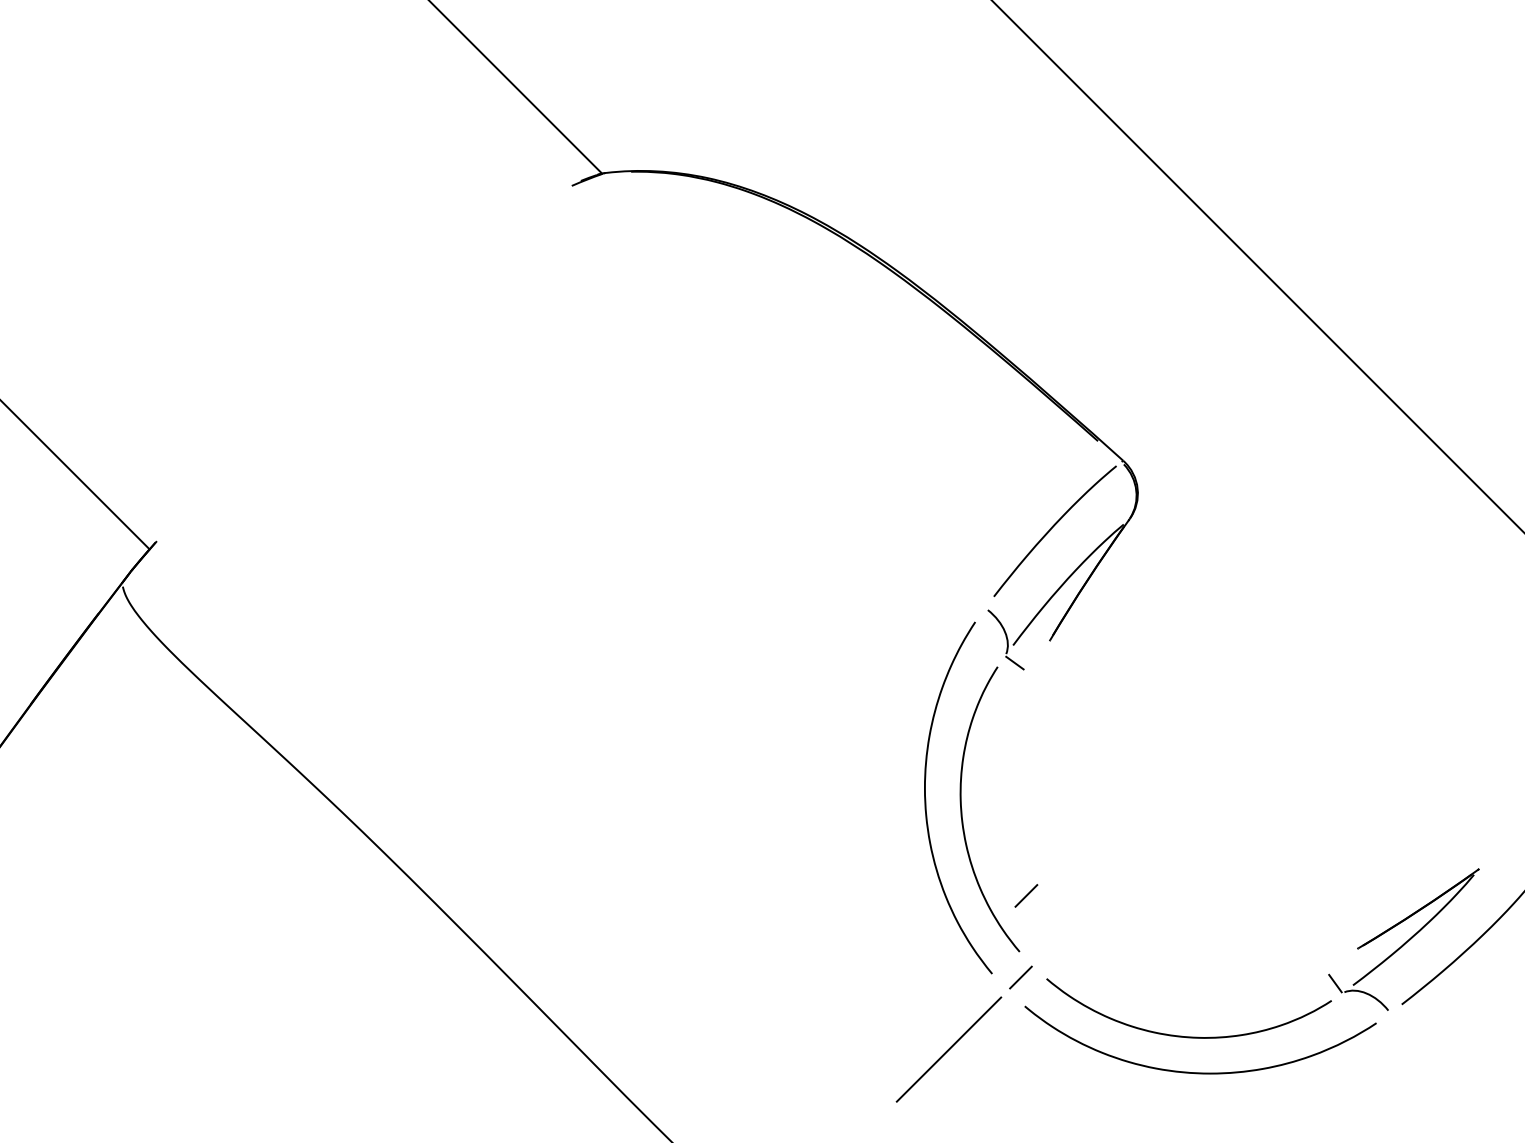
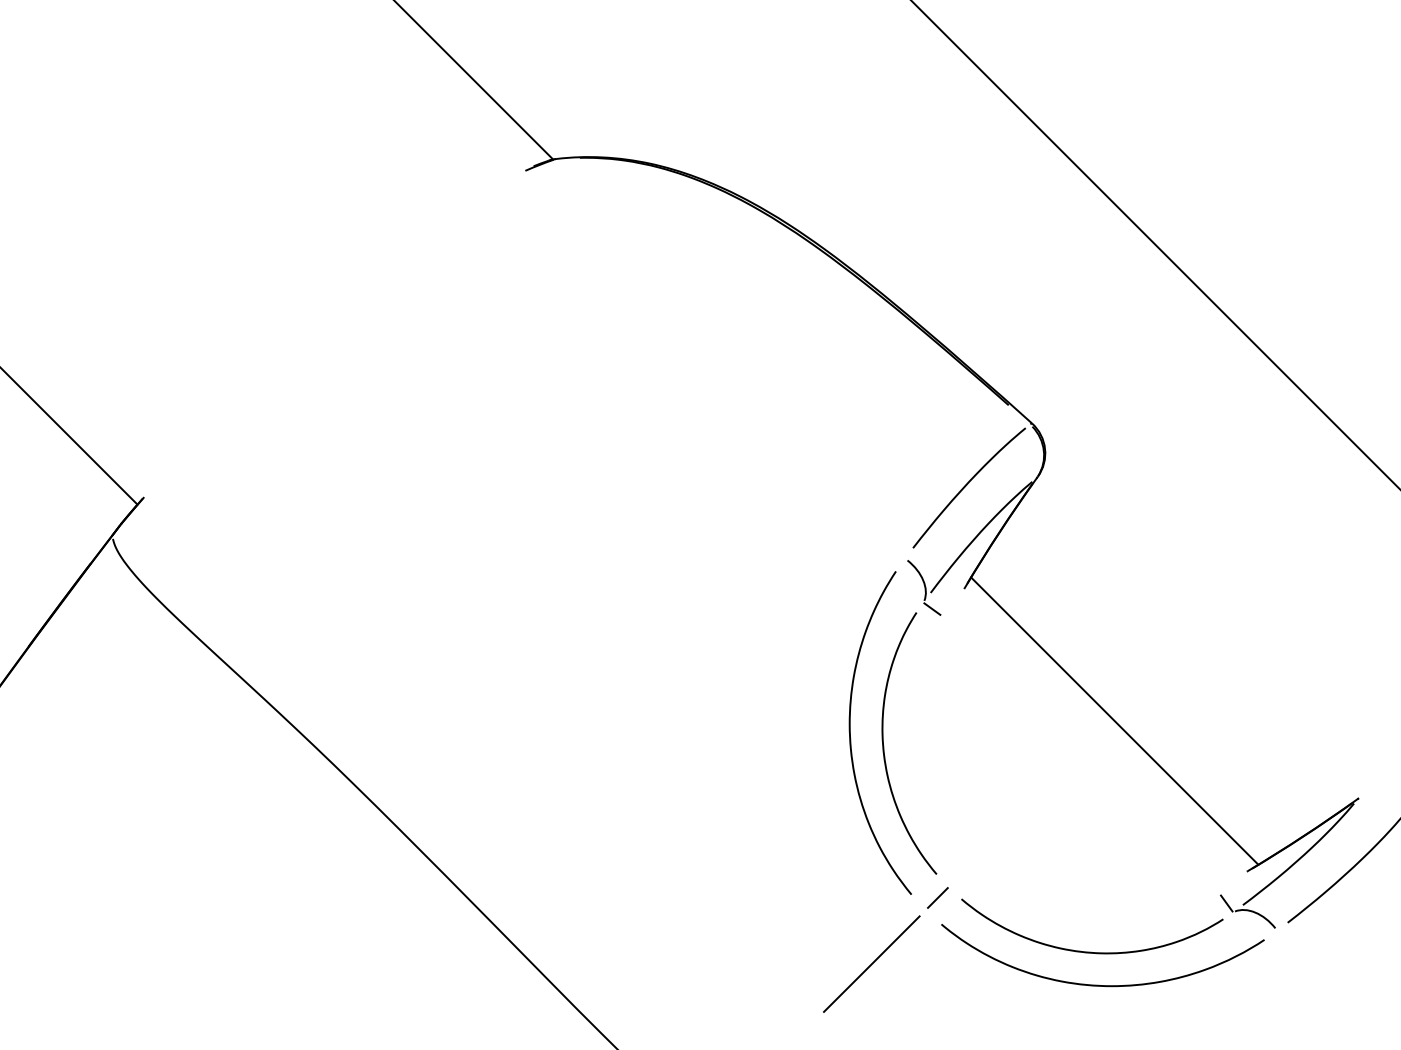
line: (1213, 784) -> (1114, 720), added
line: (1025, 895) -> (942, 822), removed

